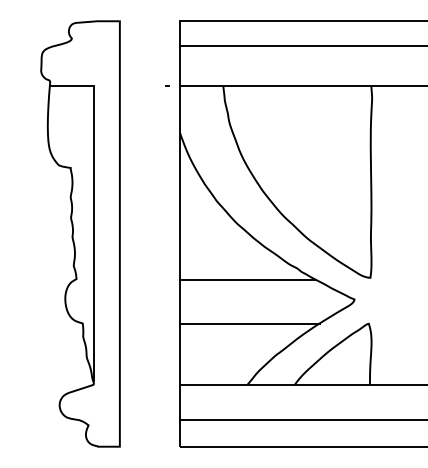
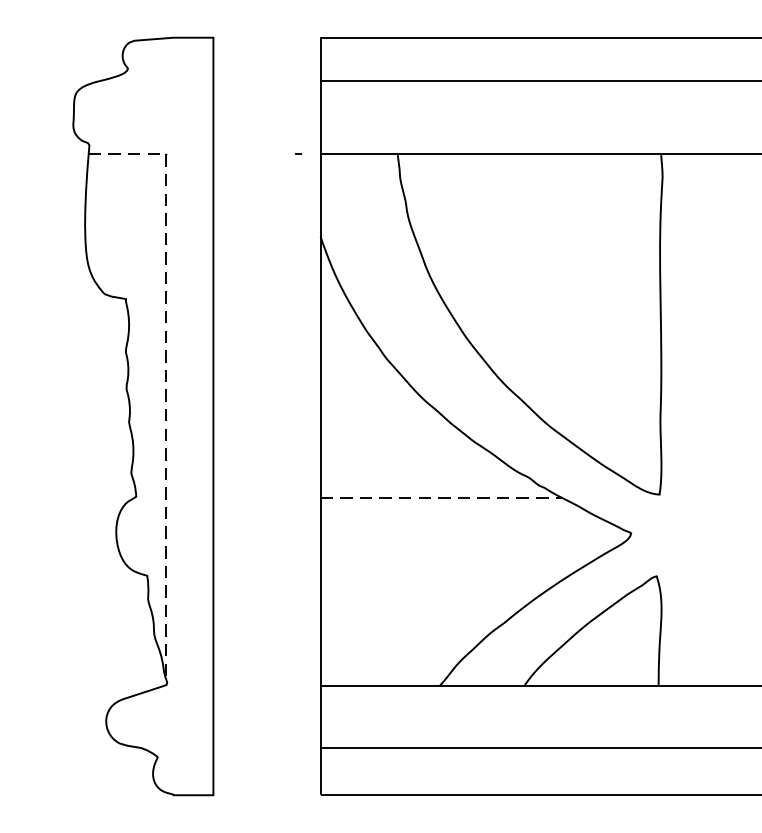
line: (93, 211) -> (166, 376), solid -> dashed
line: (248, 279) -> (442, 497), solid -> dashed
line: (249, 323) -> (444, 575), removed

